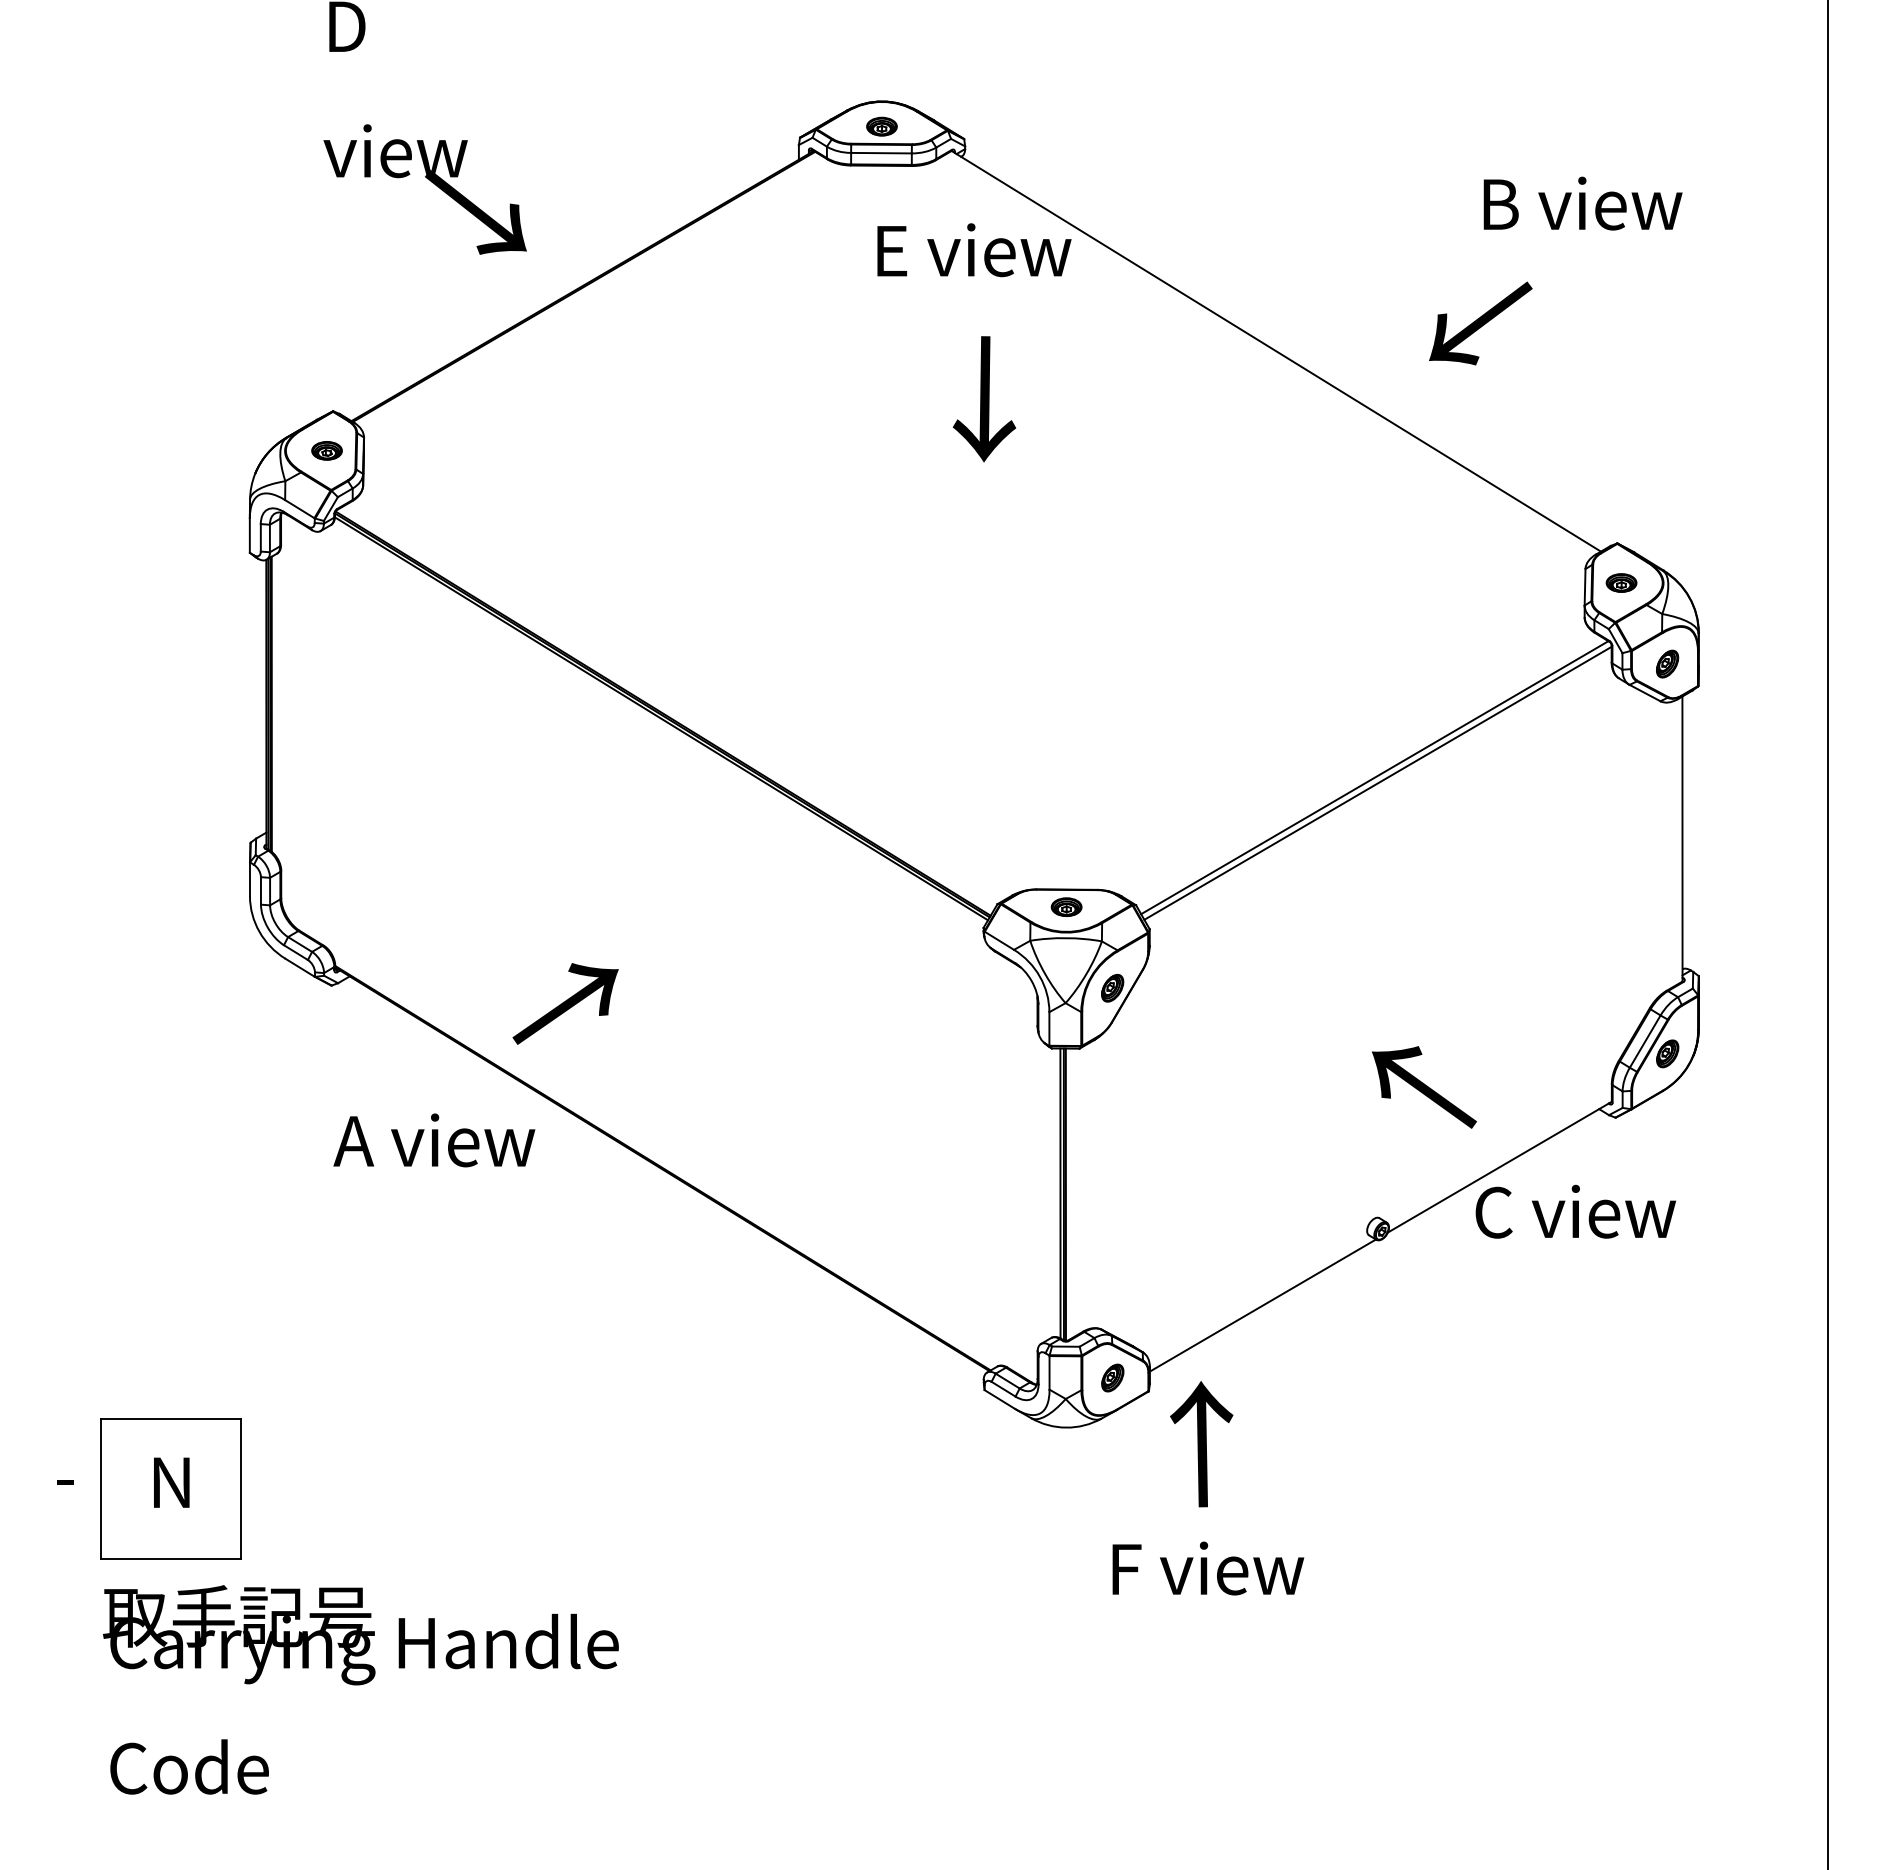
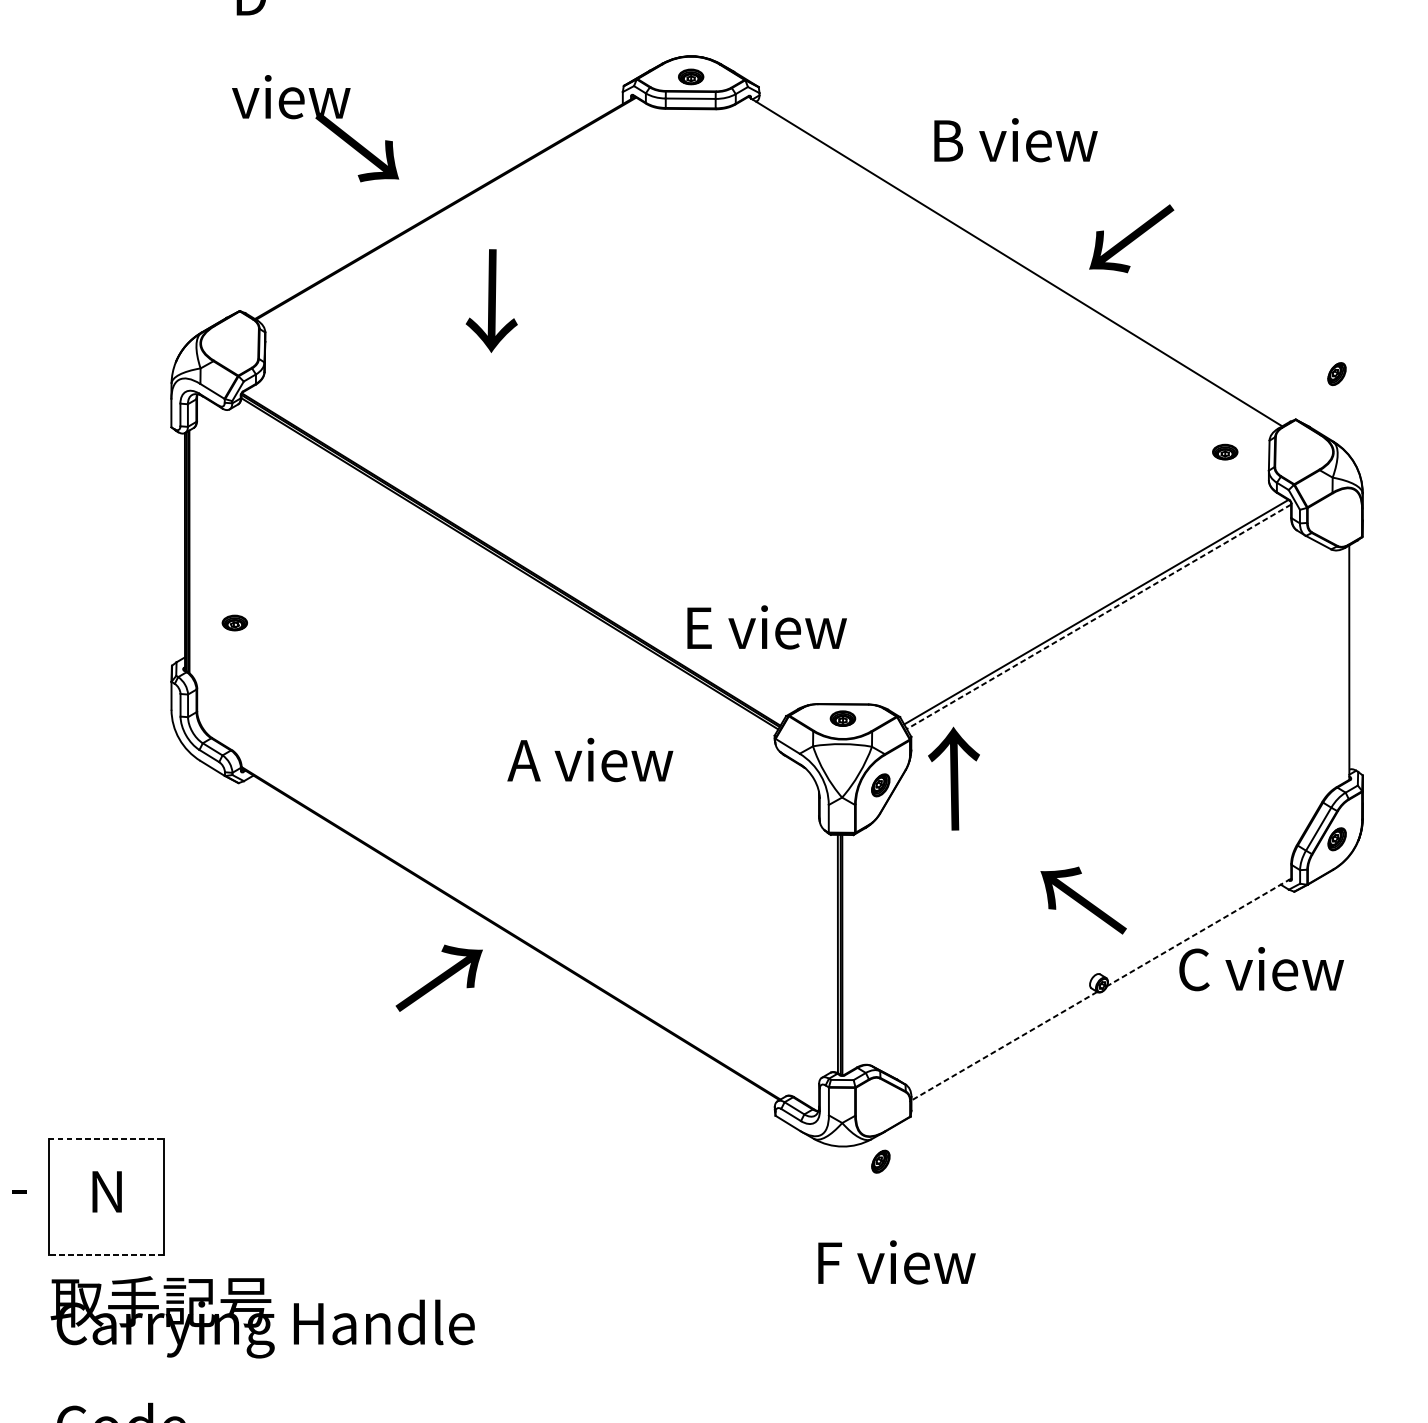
text: (1582, 203) -> (1015, 140), moved
text: (974, 250) -> (767, 627), moved
text: (1480, 323) -> (1131, 238), moved
text: (984, 399) -> (491, 301), moved
part: (326, 450) -> (234, 622), moved
part: (1621, 582) -> (1225, 451), moved
part: (1667, 663) -> (1336, 373), moved
line: (1378, 783) -> (1099, 616), solid -> dashed
text: (565, 1003) -> (439, 977), moved
text: (1424, 1087) -> (1083, 900), moved
text: (434, 1140) -> (590, 760), moved
line: (1499, 1167) -> (1198, 932), solid -> dashed
line: (1262, 1305) -> (1004, 1046), solid -> dashed
part: (1112, 1377) -> (880, 1161), moved
line: (171, 1418) -> (106, 1139), solid -> dashed
text: (1201, 1444) -> (953, 778), moved
line: (170, 1559) -> (106, 1255), solid -> dashed
text: (1208, 1568) -> (897, 1262), moved

